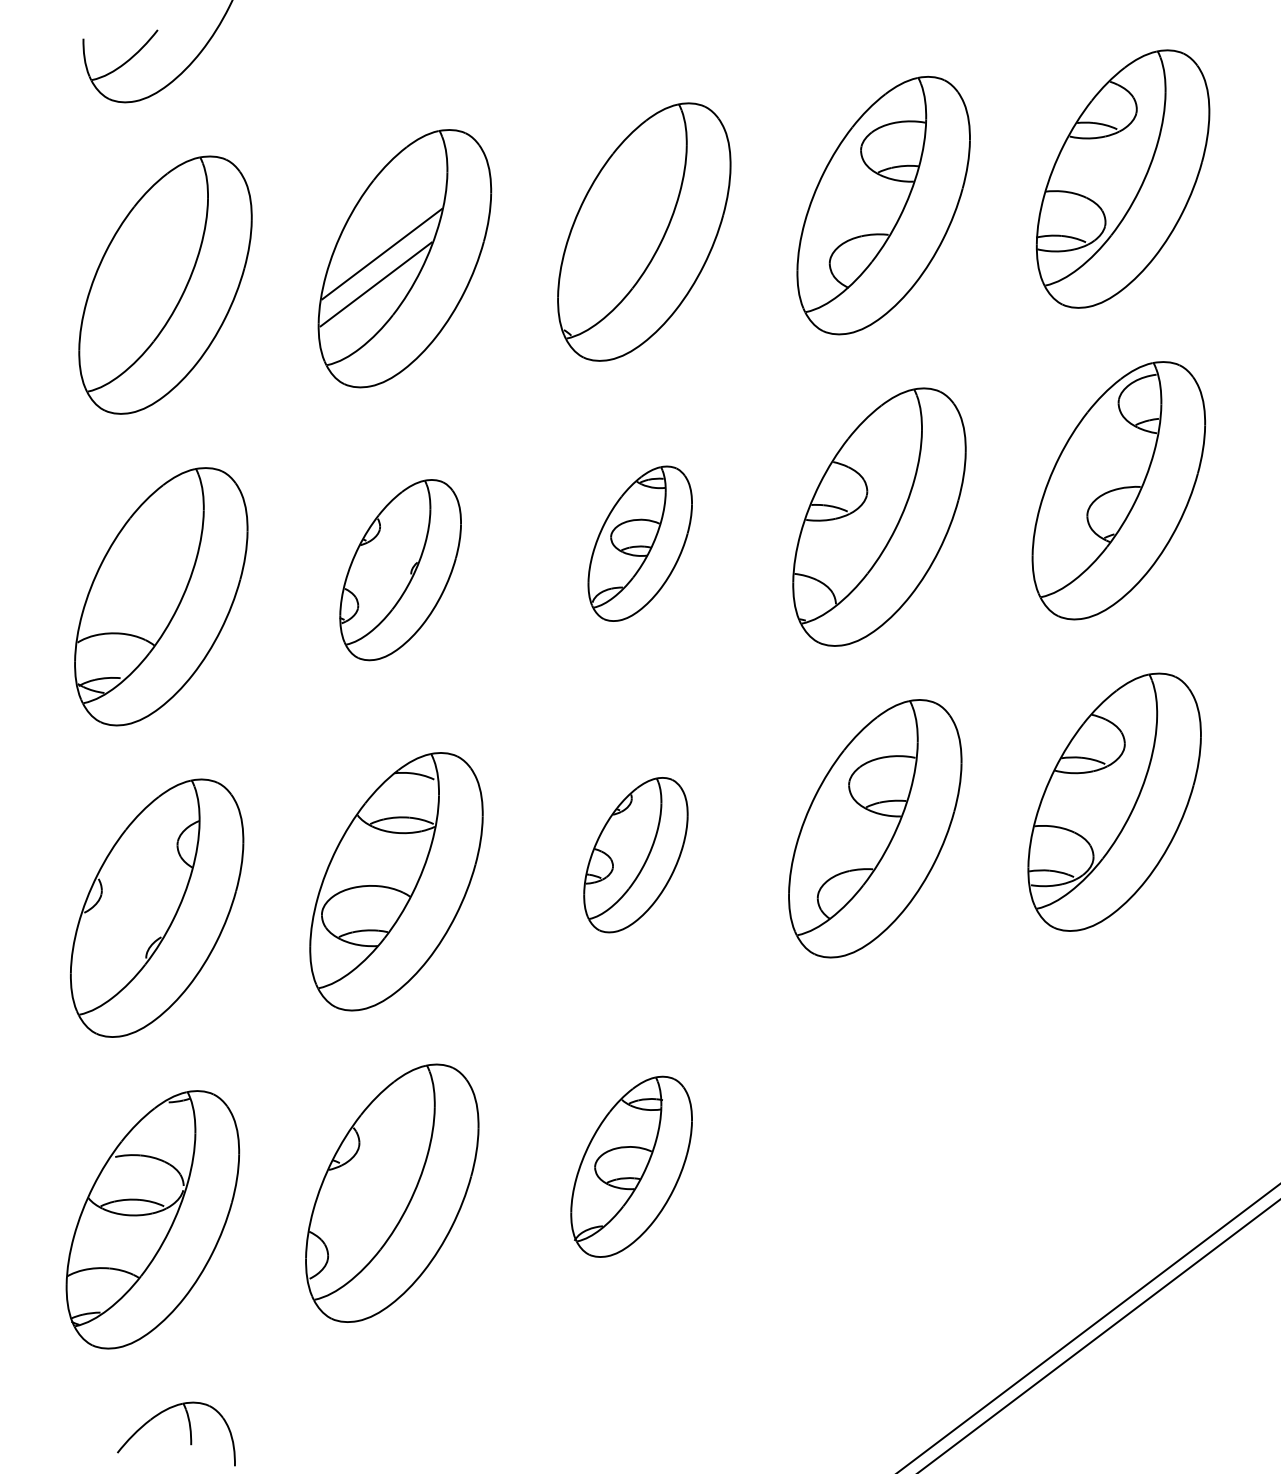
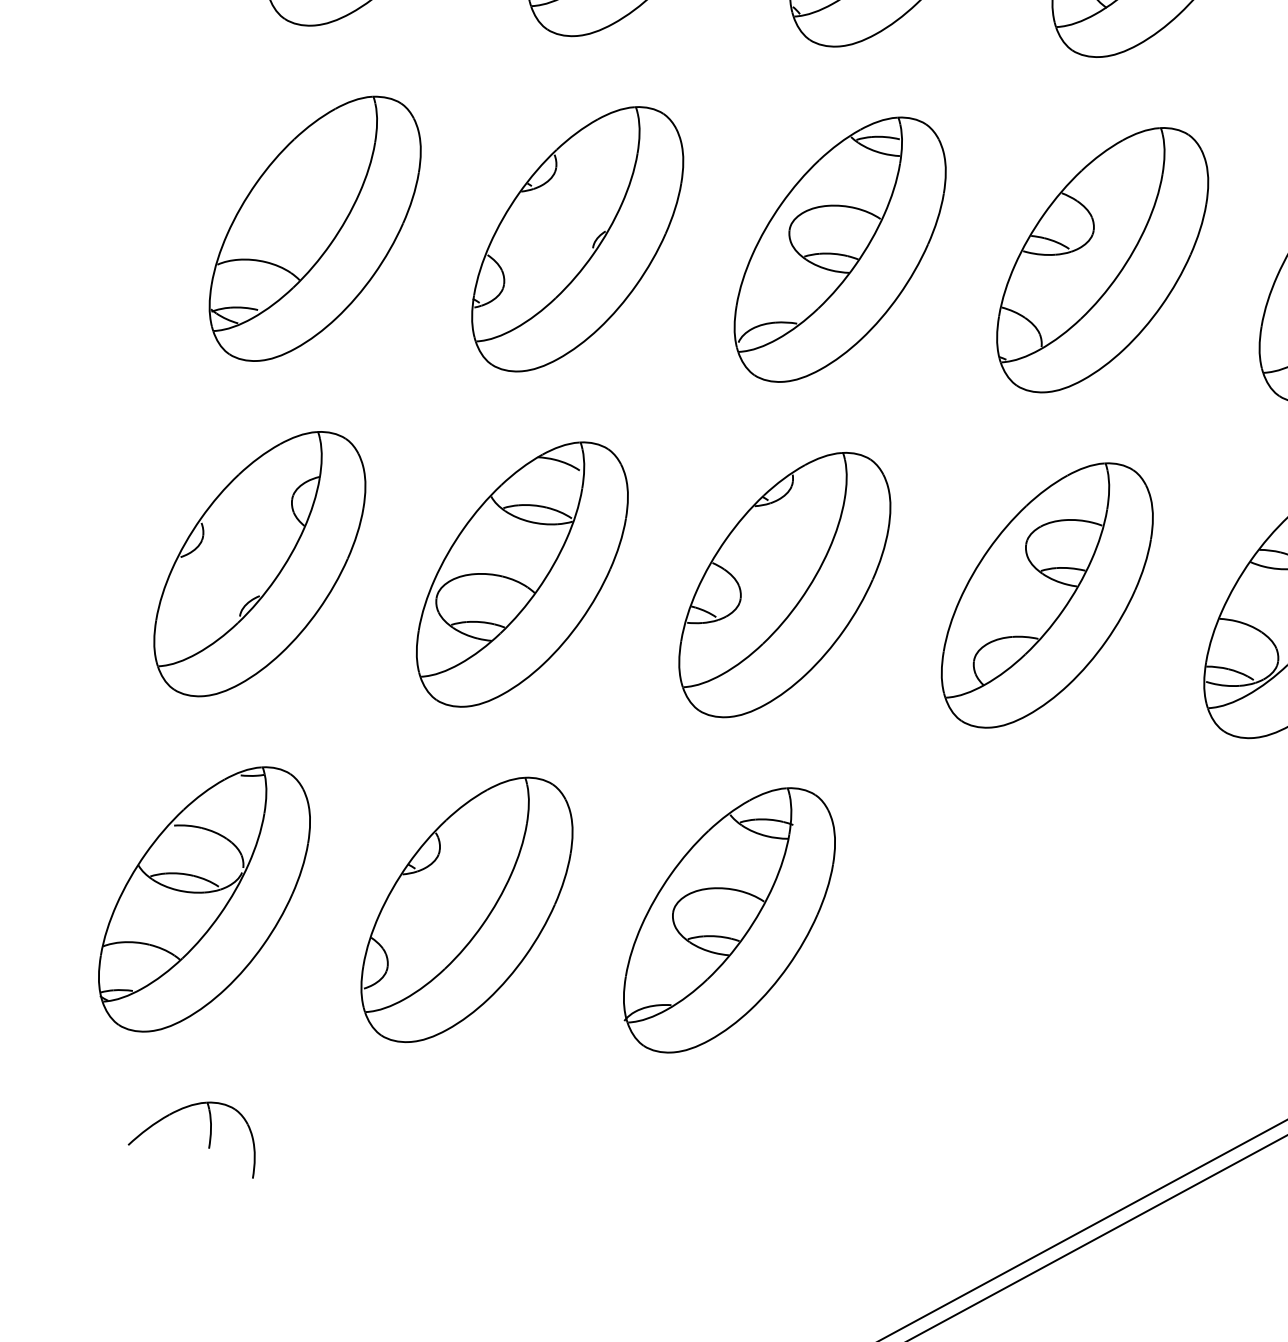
part: (640, 543) -> (840, 249), size x1.67
part: (400, 569) -> (577, 238), size x1.43
part: (635, 854) -> (784, 584), size x1.67
part: (631, 1166) -> (729, 920), size x1.43

